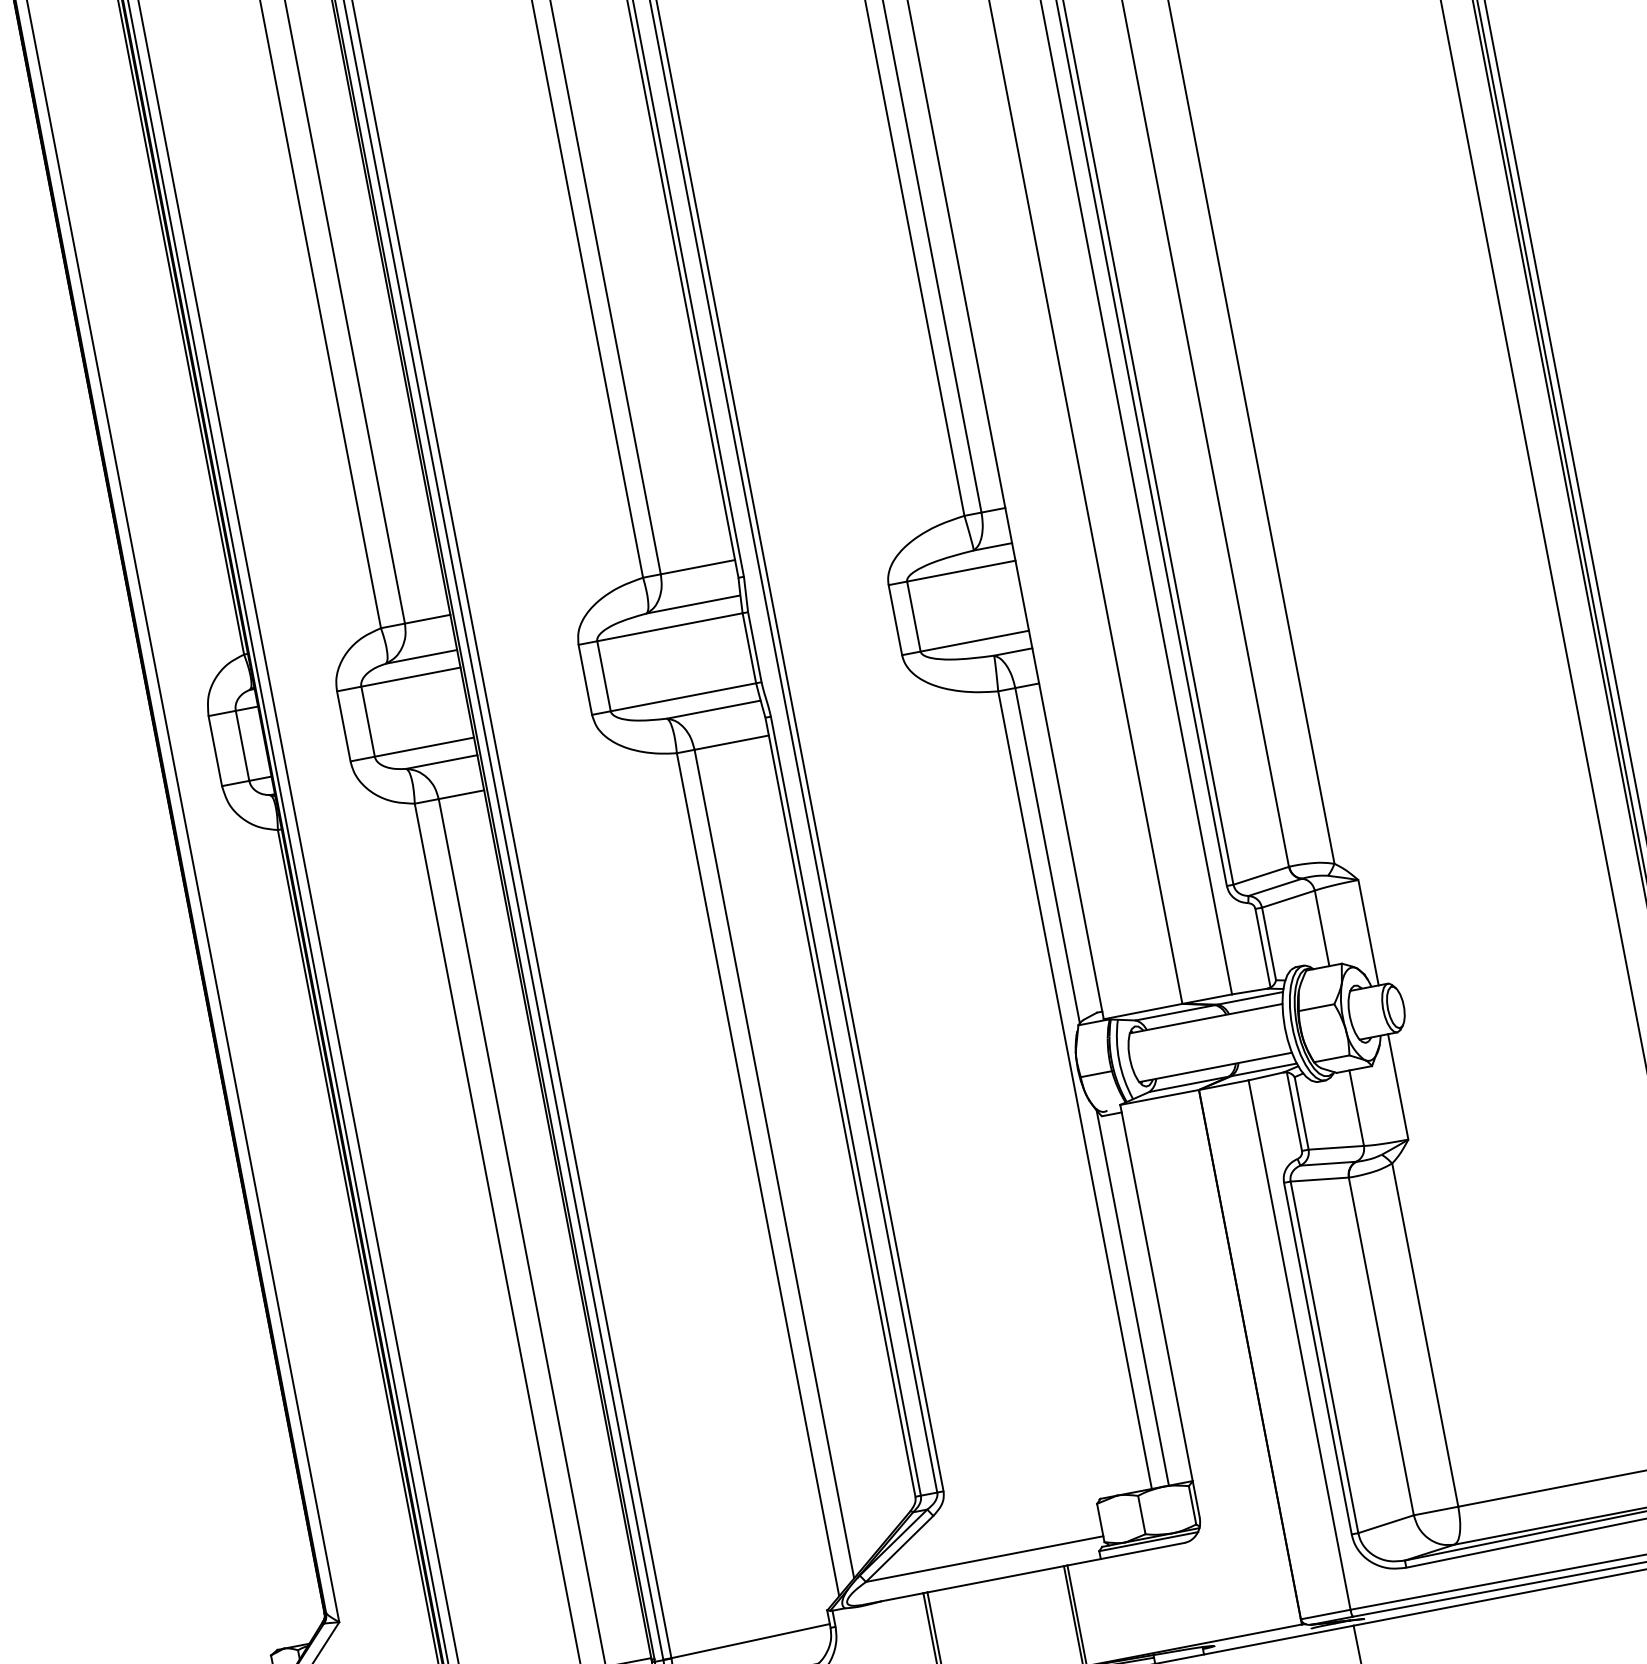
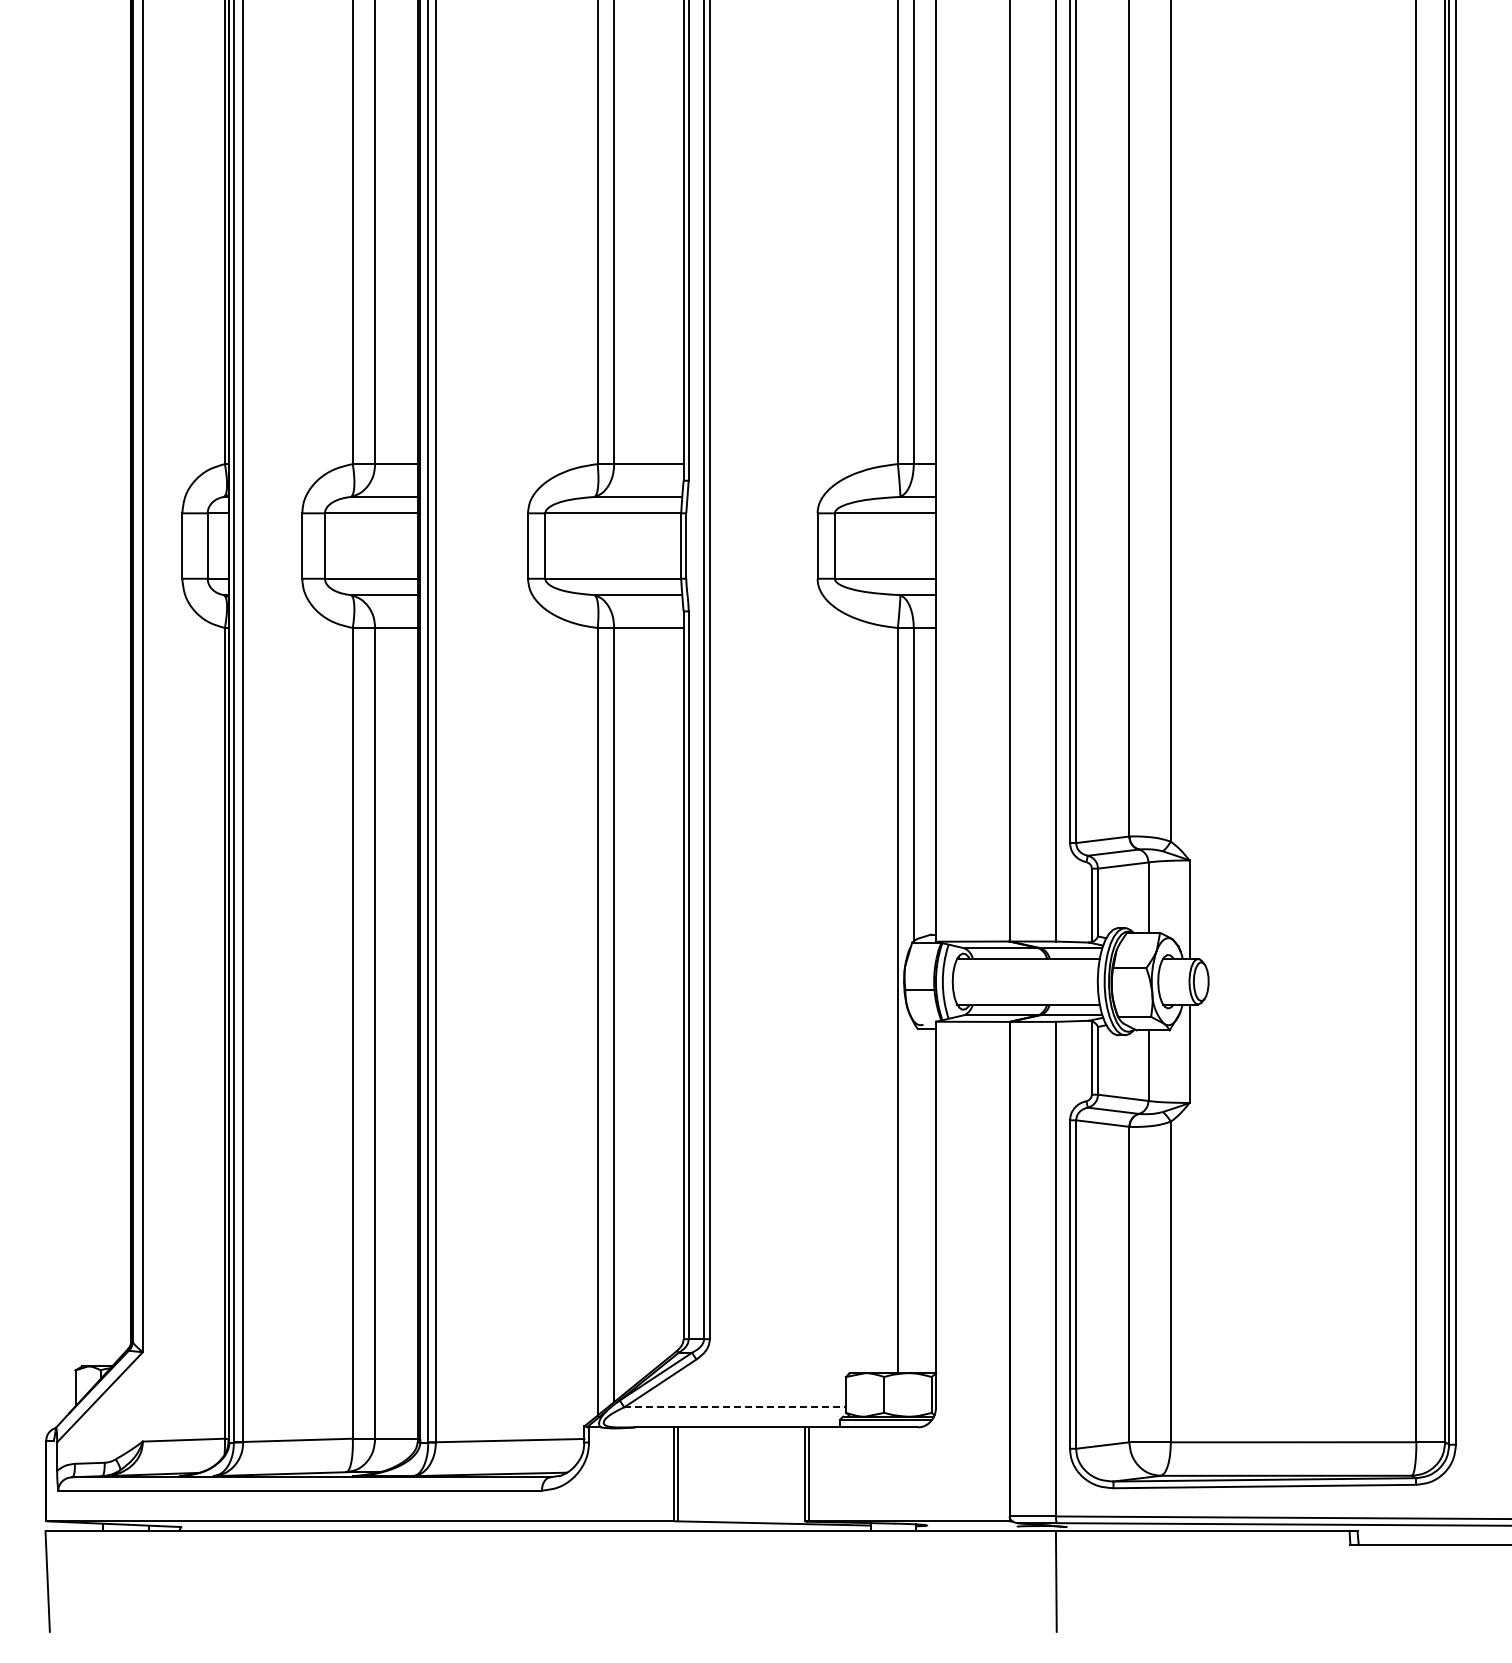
line: (1132, 1297) -> (913, 1197), removed
line: (985, 1559) -> (735, 1407), solid -> dashed

